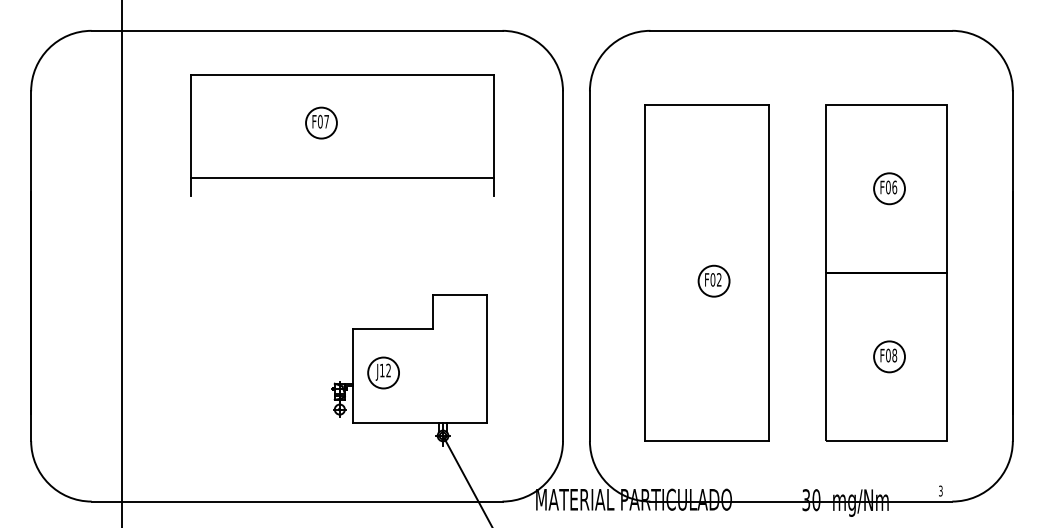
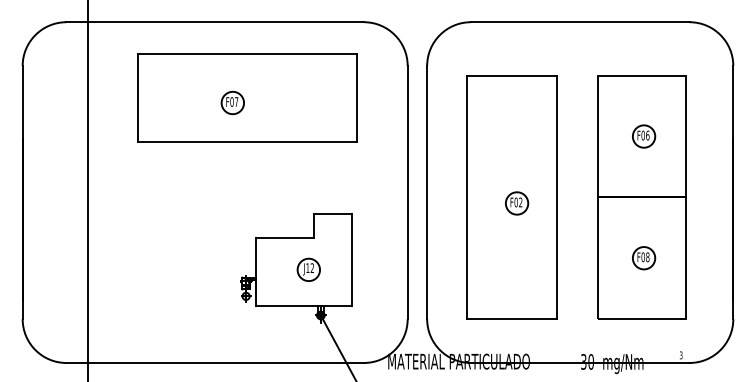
part: (321, 122) -> (232, 102), moved
line: (341, 179) -> (247, 142), moved
part: (383, 372) -> (308, 269), moved

